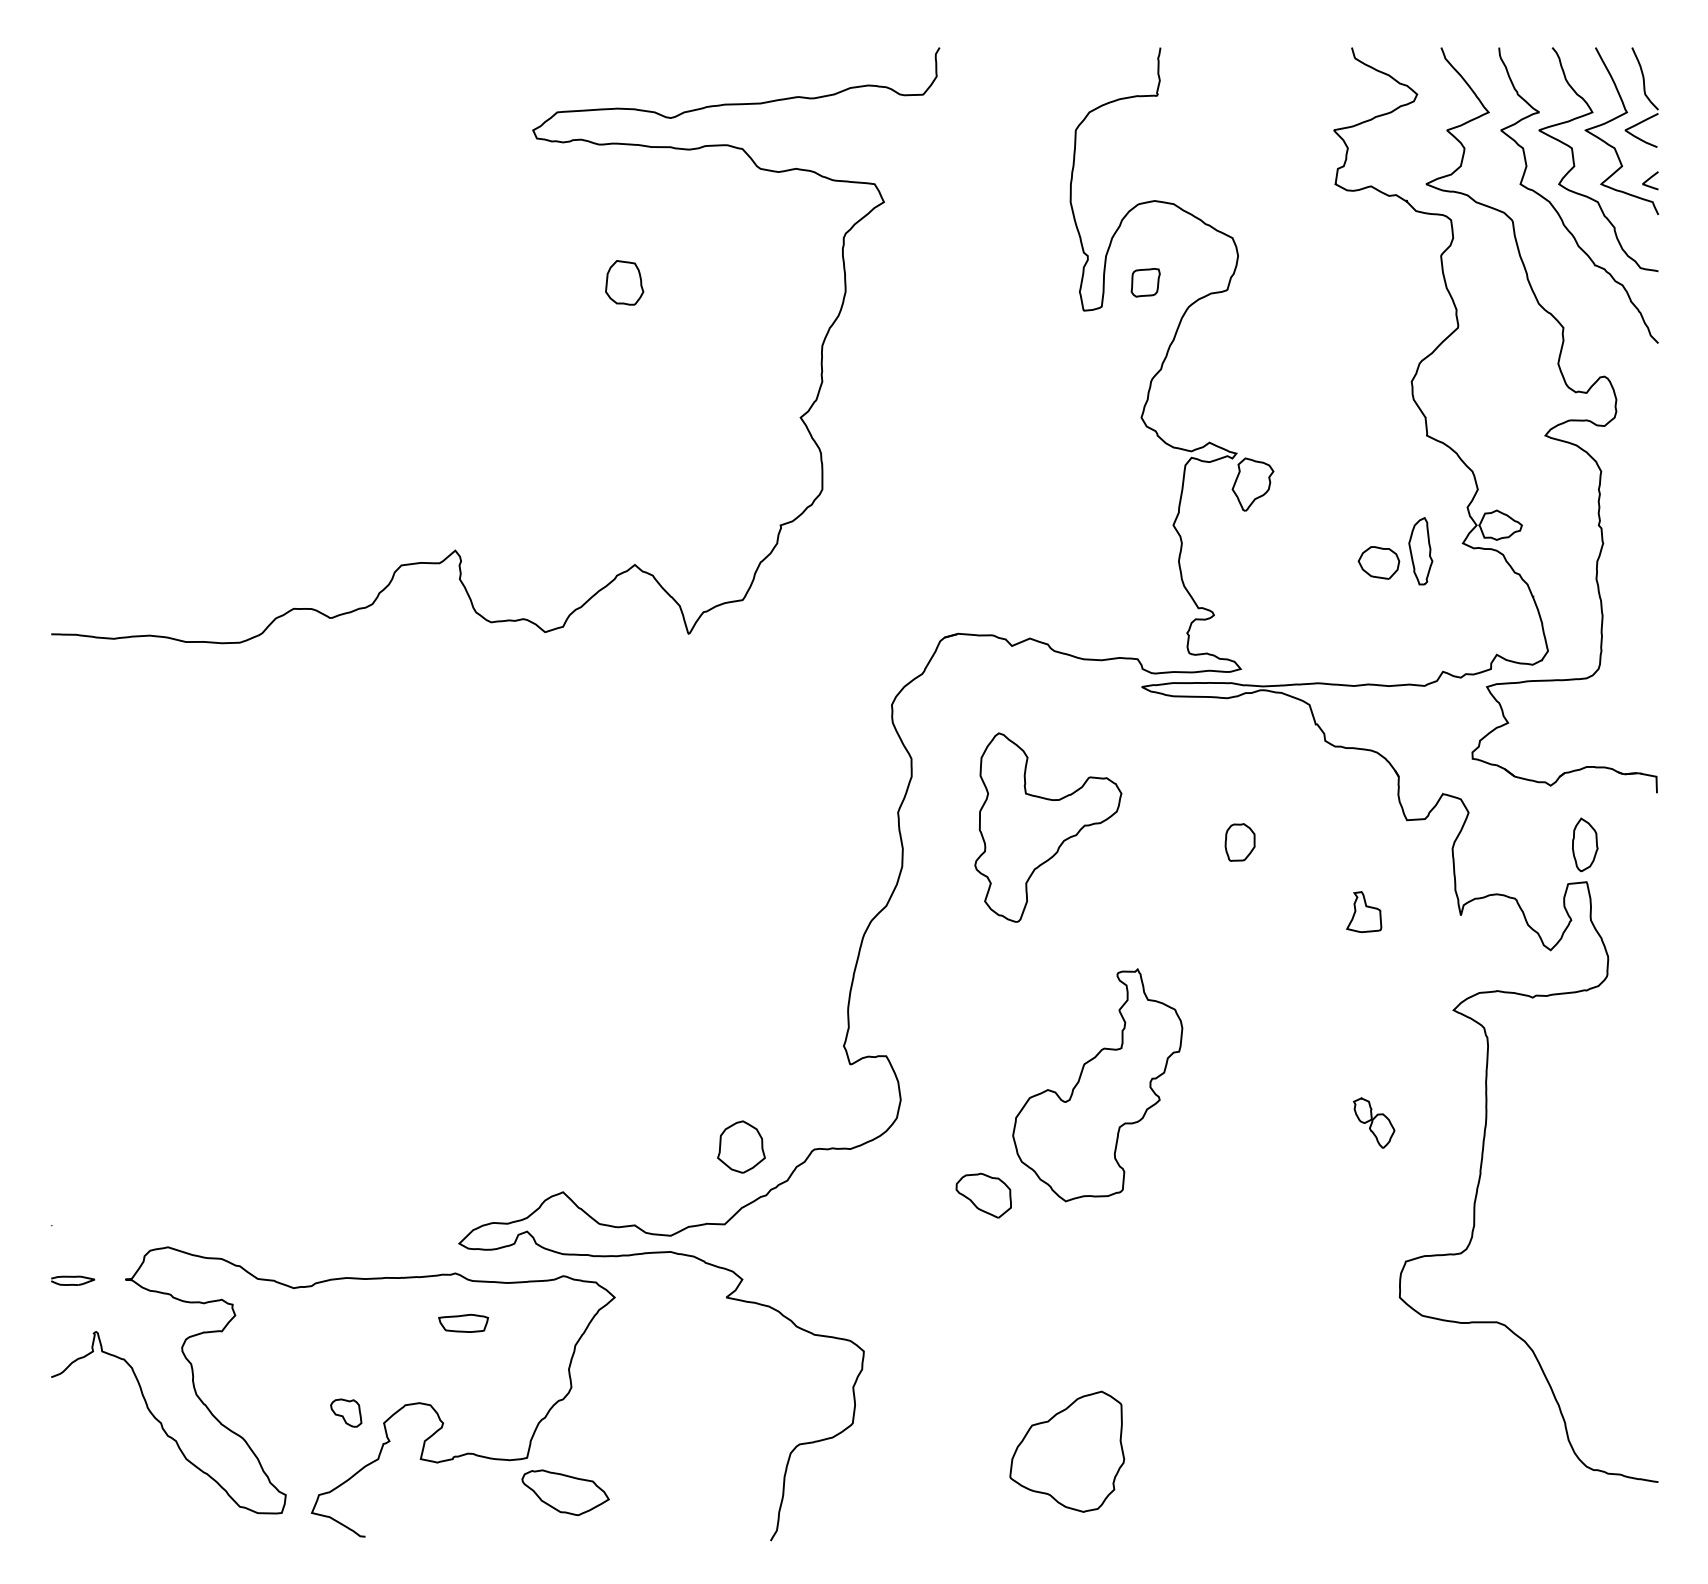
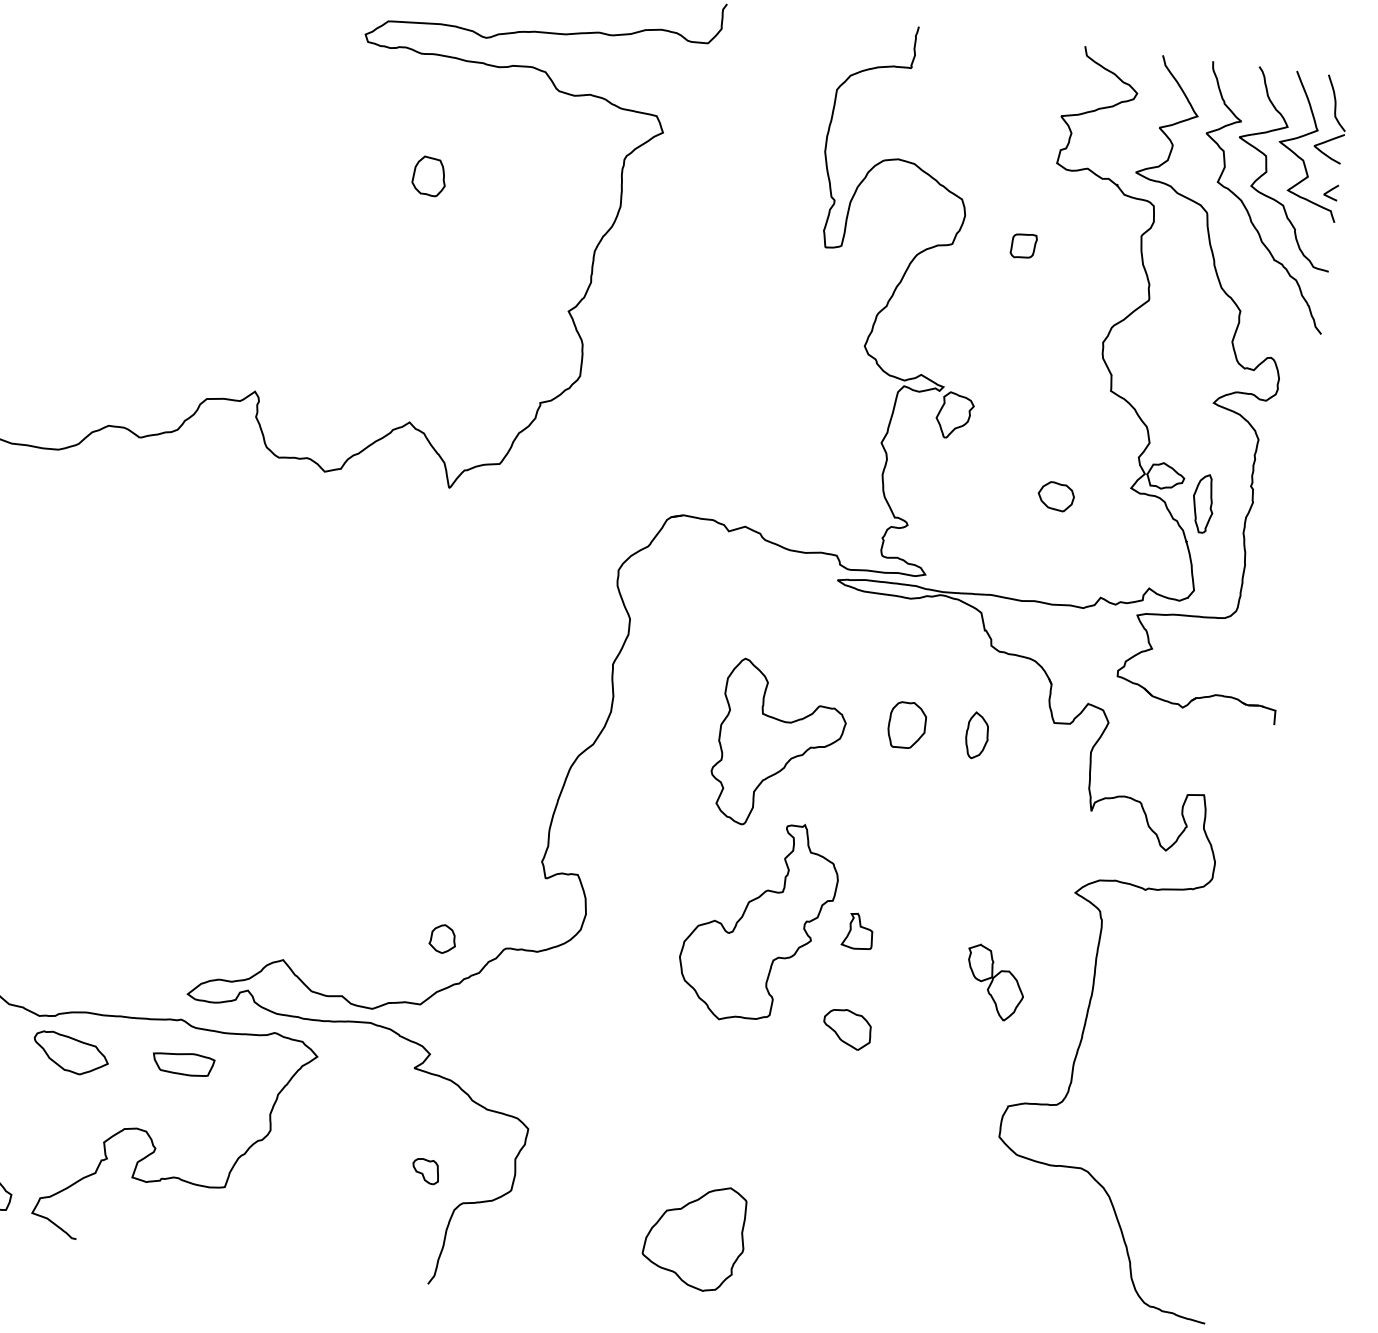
part: (1145, 282) -> (1023, 245), moved
part: (1420, 551) -> (1202, 503), moved
part: (1048, 827) -> (779, 745), moved
part: (1239, 842) -> (906, 725), size x1.43
part: (1585, 844) -> (977, 735), moved
part: (1364, 912) -> (858, 931), moved
part: (1373, 1122) -> (994, 982), size x1.67
part: (741, 1146) -> (442, 938), size x0.62
part: (983, 1195) -> (847, 1029), moved
part: (463, 1323) -> (183, 1063), size x1.43
part: (346, 1412) -> (426, 1170), moved
part: (565, 1492) -> (70, 1053), moved

